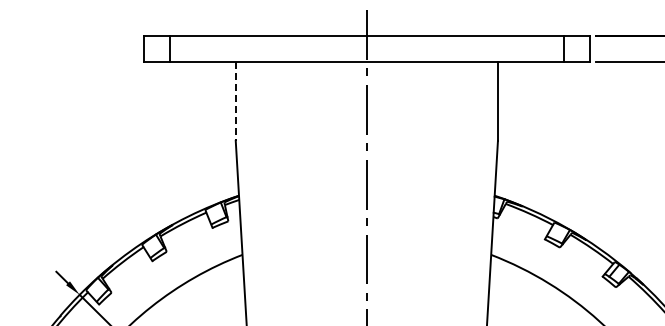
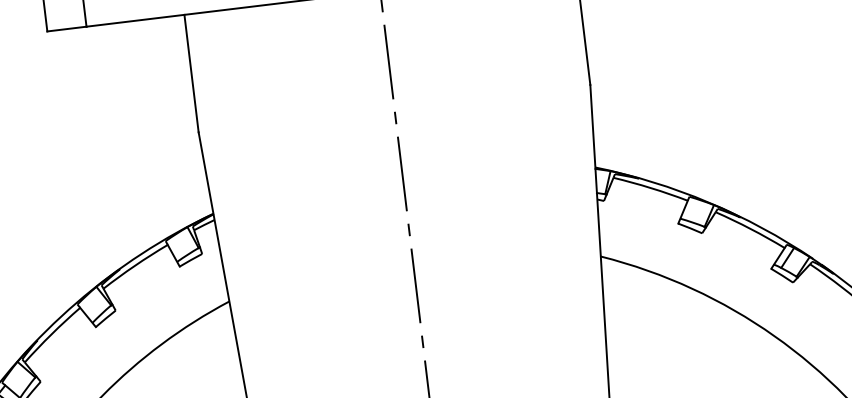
line: (235, 102) -> (191, 75), dashed -> solid

